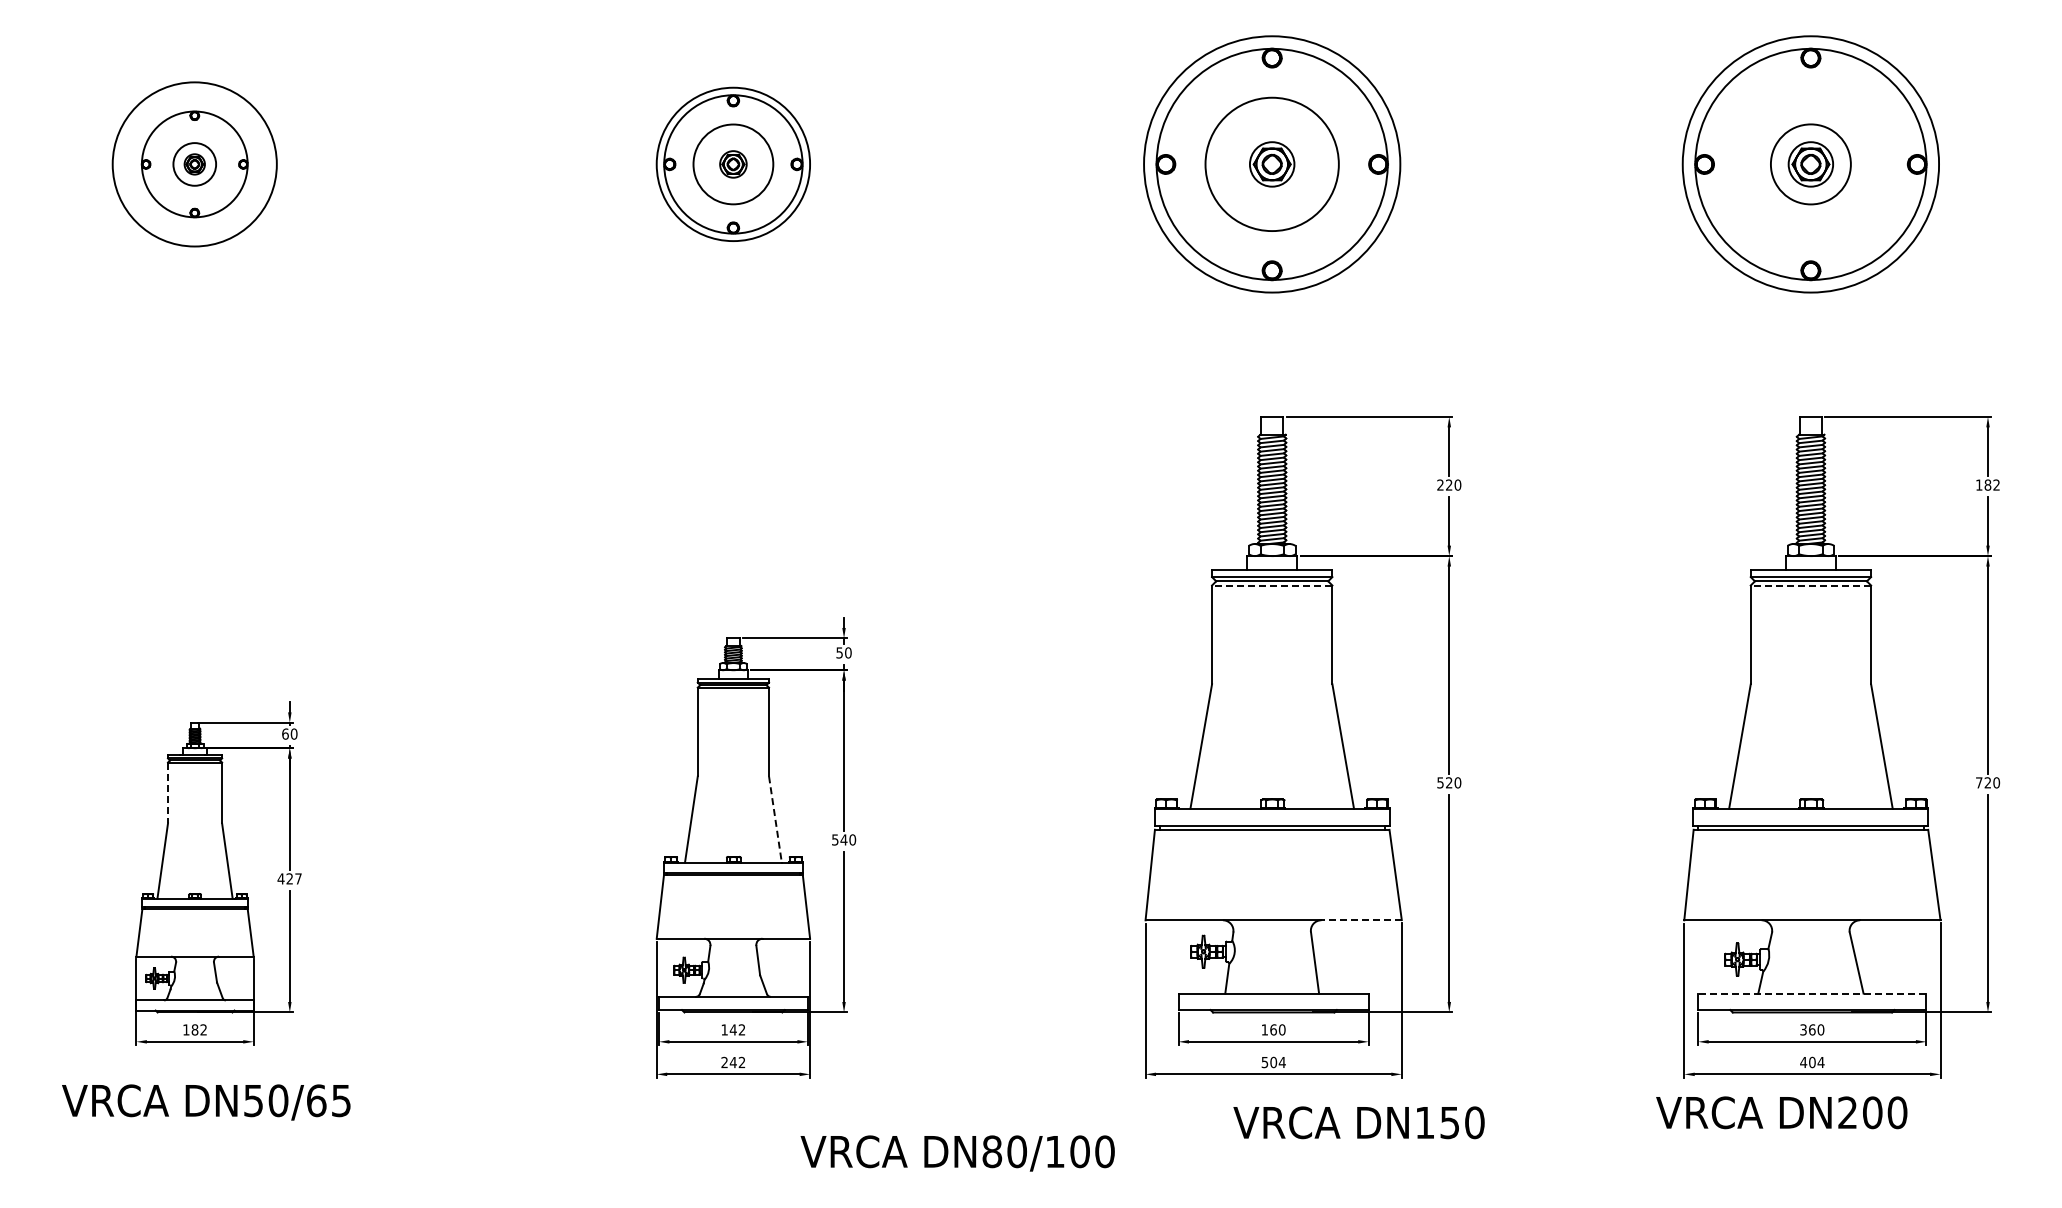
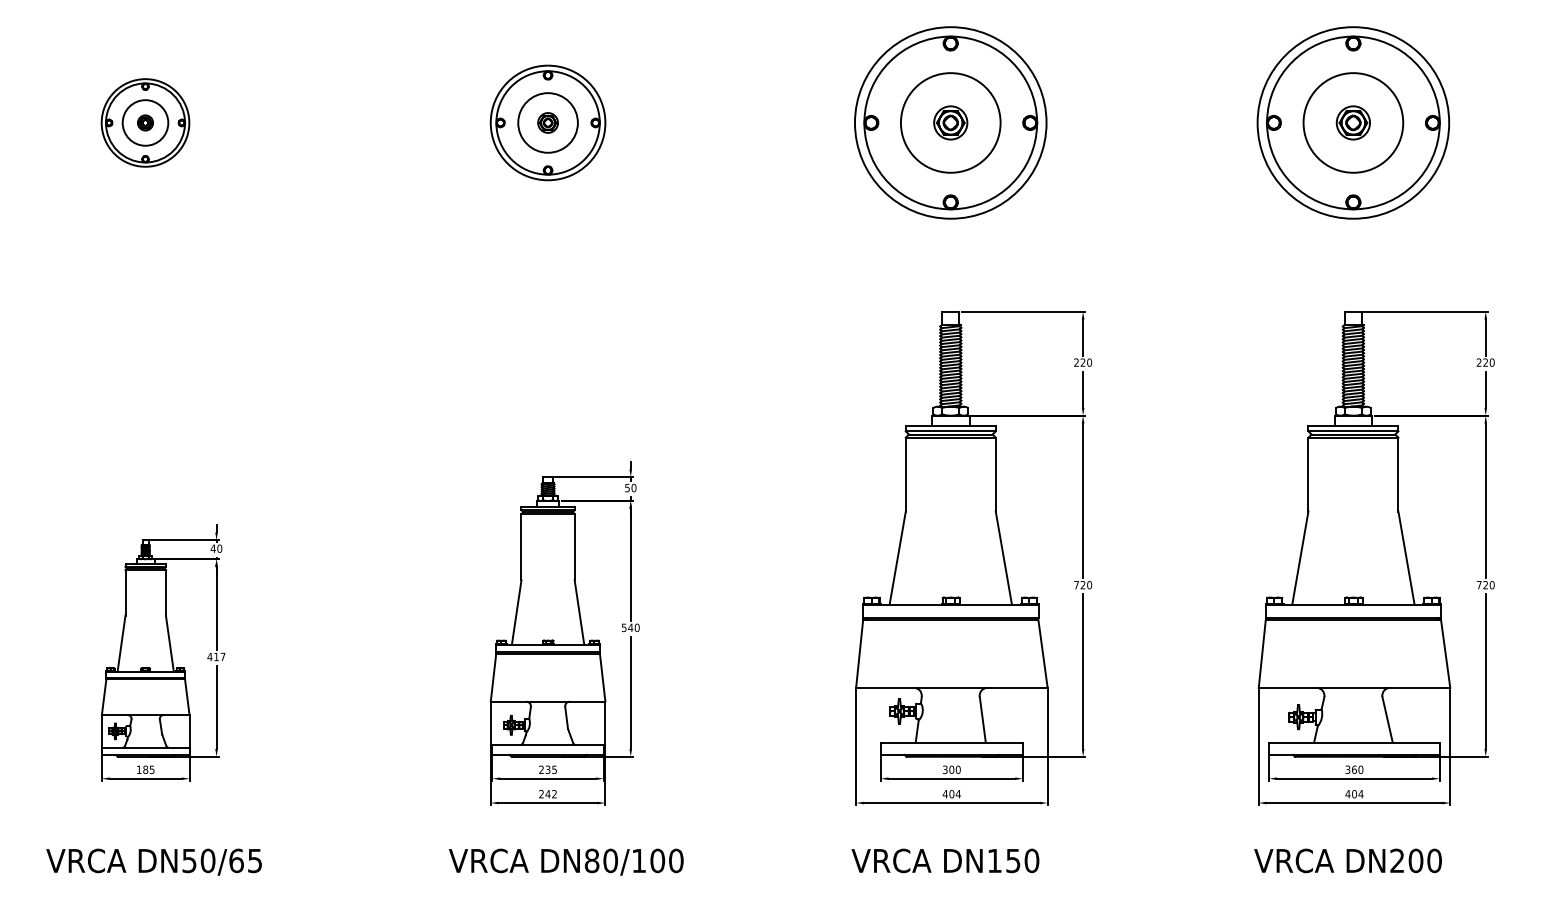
circle: (194, 163) -> (145, 122), size x1.43
circle: (194, 164) -> (145, 123), size x0.71
circle: (1810, 164) -> (1353, 123), size x1.67
text: (1988, 484) -> (1486, 362), 182 -> 220
line: (1271, 585) -> (950, 437), dashed -> solid
line: (1810, 585) -> (1353, 437), dashed -> solid
text: (284, 733) -> (212, 548), 60 -> 40
text: (1440, 782) -> (1076, 584), 520 -> 720
line: (168, 793) -> (125, 593), dashed -> solid
line: (775, 819) -> (579, 612), dashed -> solid
text: (289, 878) -> (216, 656), 427 -> 417
line: (1361, 920) -> (1017, 688), dashed -> solid
line: (1811, 993) -> (1353, 742), dashed -> solid
text: (203, 1029) -> (152, 769), 182 -> 185
text: (733, 1029) -> (548, 769), 142 -> 235
text: (1268, 1029) -> (948, 769), 160 -> 300
text: (1264, 1062) -> (945, 794), 504 -> 404
text: (206, 1102) -> (154, 862), moved
text: (1781, 1112) -> (1347, 860), moved
text: (1358, 1122) -> (945, 860), moved
text: (957, 1153) -> (566, 862), moved

